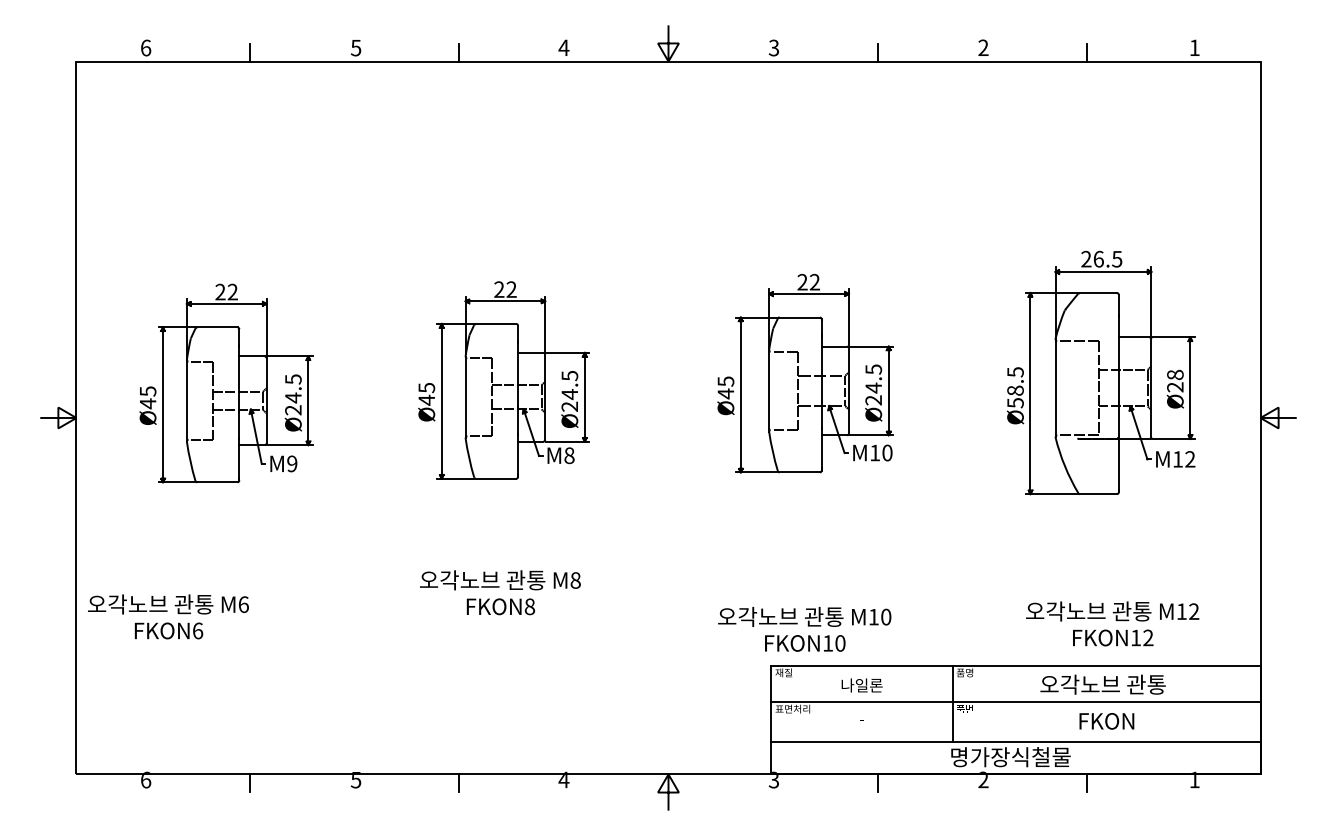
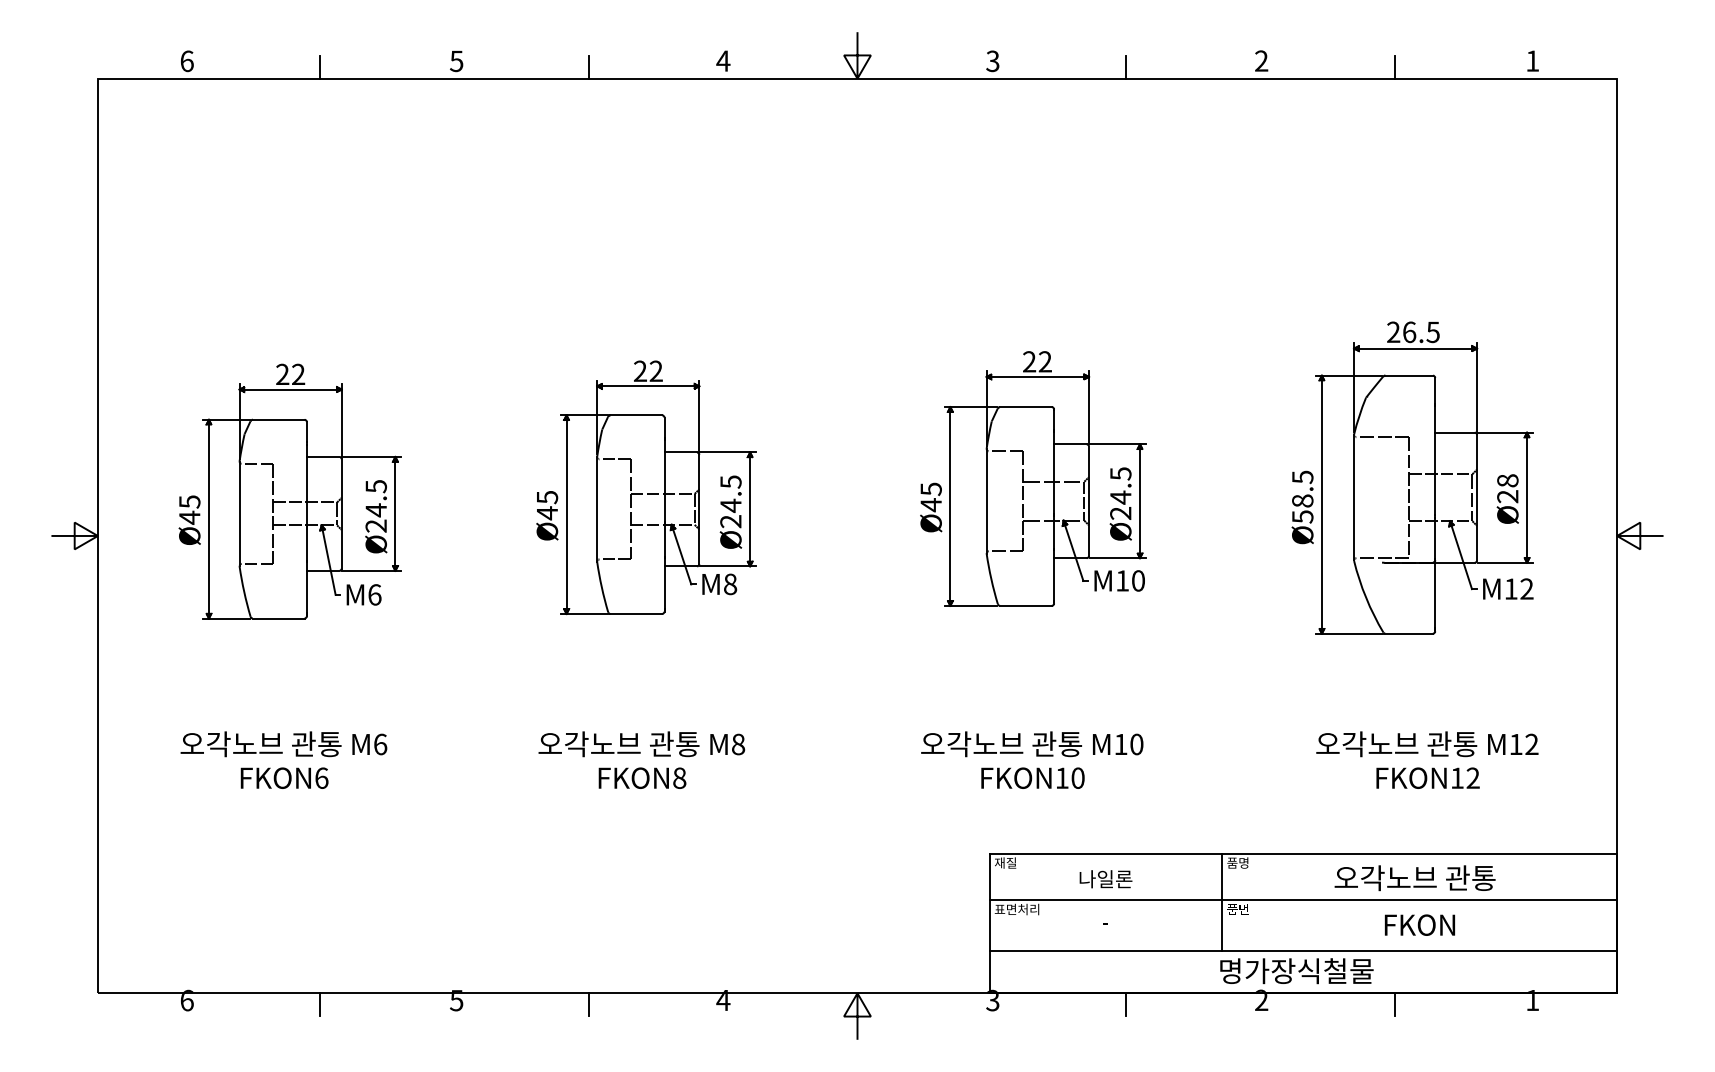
text: (292, 463) -> (374, 594), M9 -> M6
text: (168, 616) -> (283, 759), moved
text: (1112, 623) -> (1427, 759), moved
text: (804, 628) -> (1032, 759), moved

